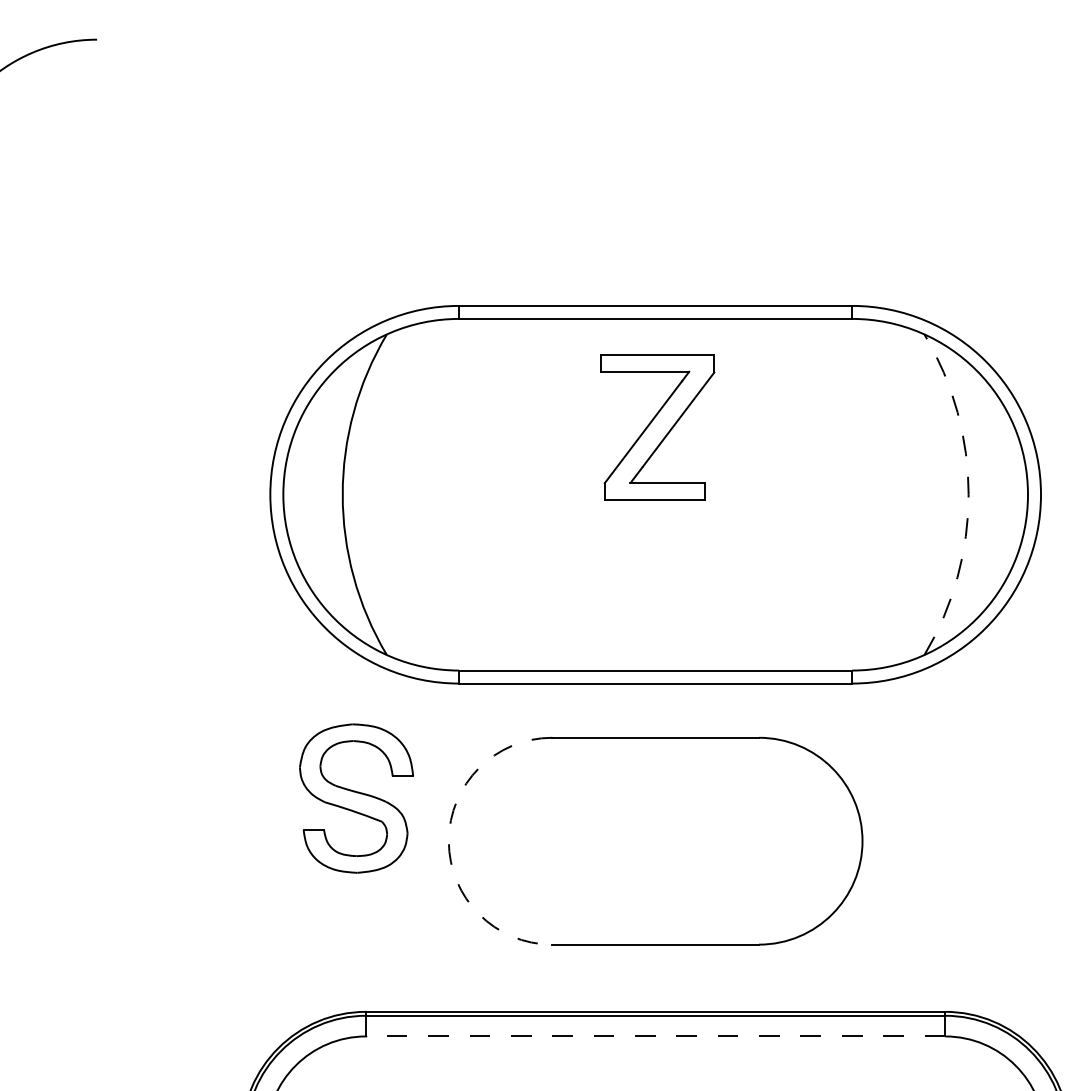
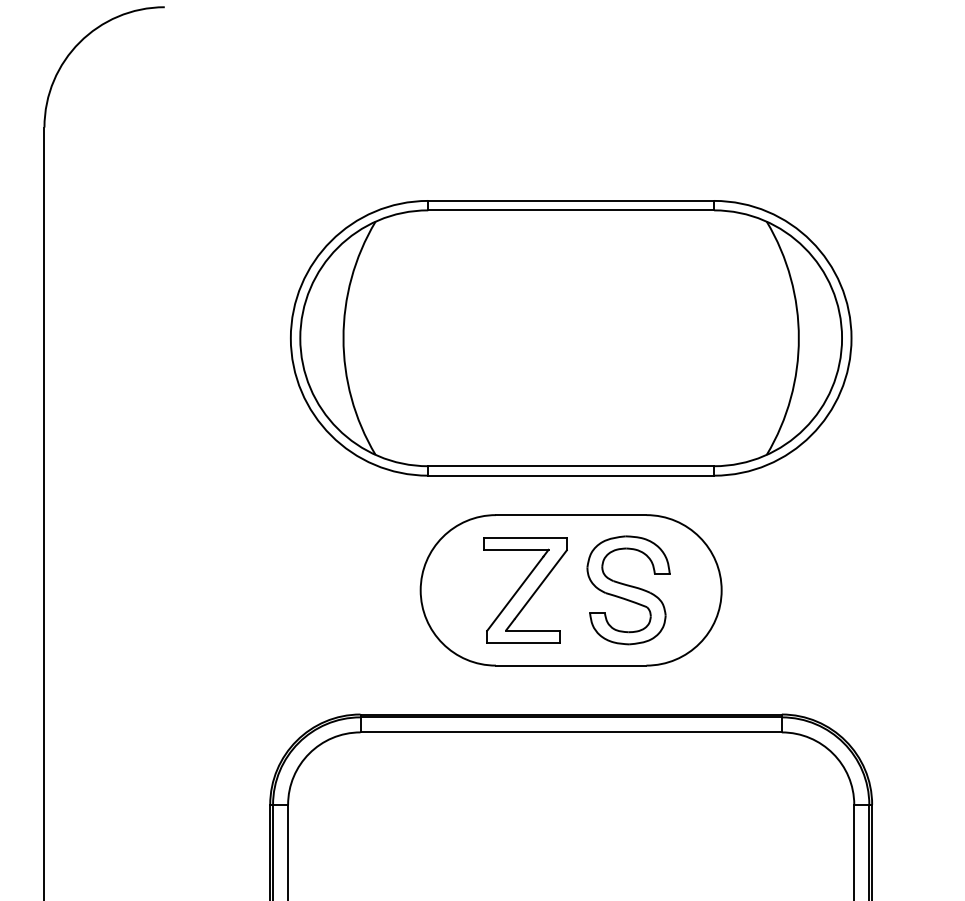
part: (657, 427) -> (525, 590), moved
arc: (968, 495) -> (798, 338), dashed -> solid
part: (356, 798) -> (628, 590), moved
arc: (448, 841) -> (420, 590), dashed -> solid
line: (656, 1036) -> (571, 732), dashed -> solid

